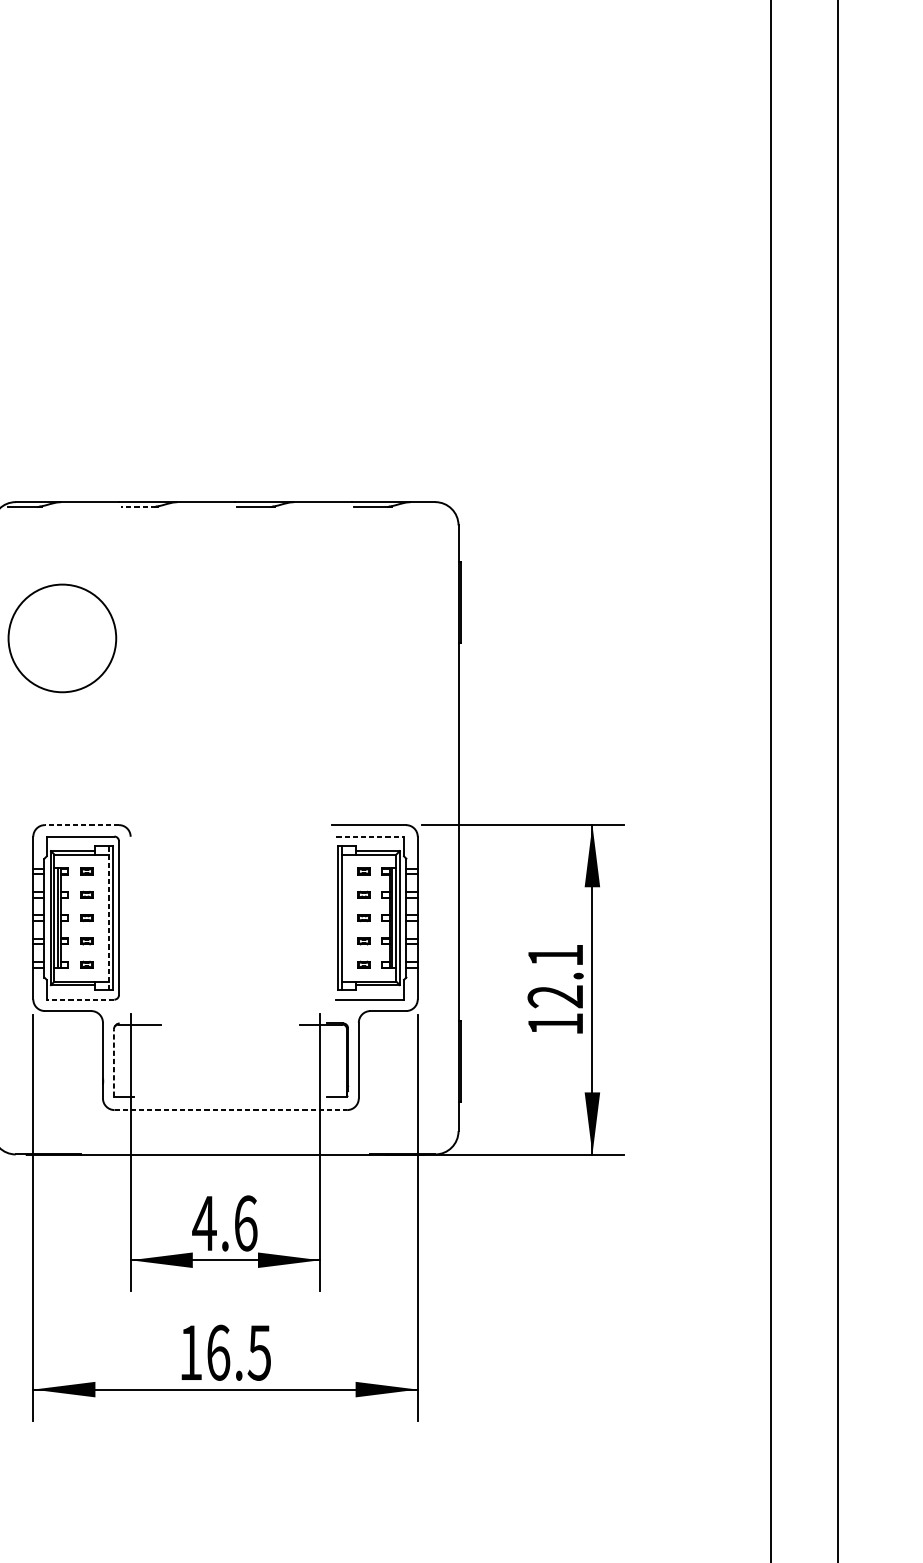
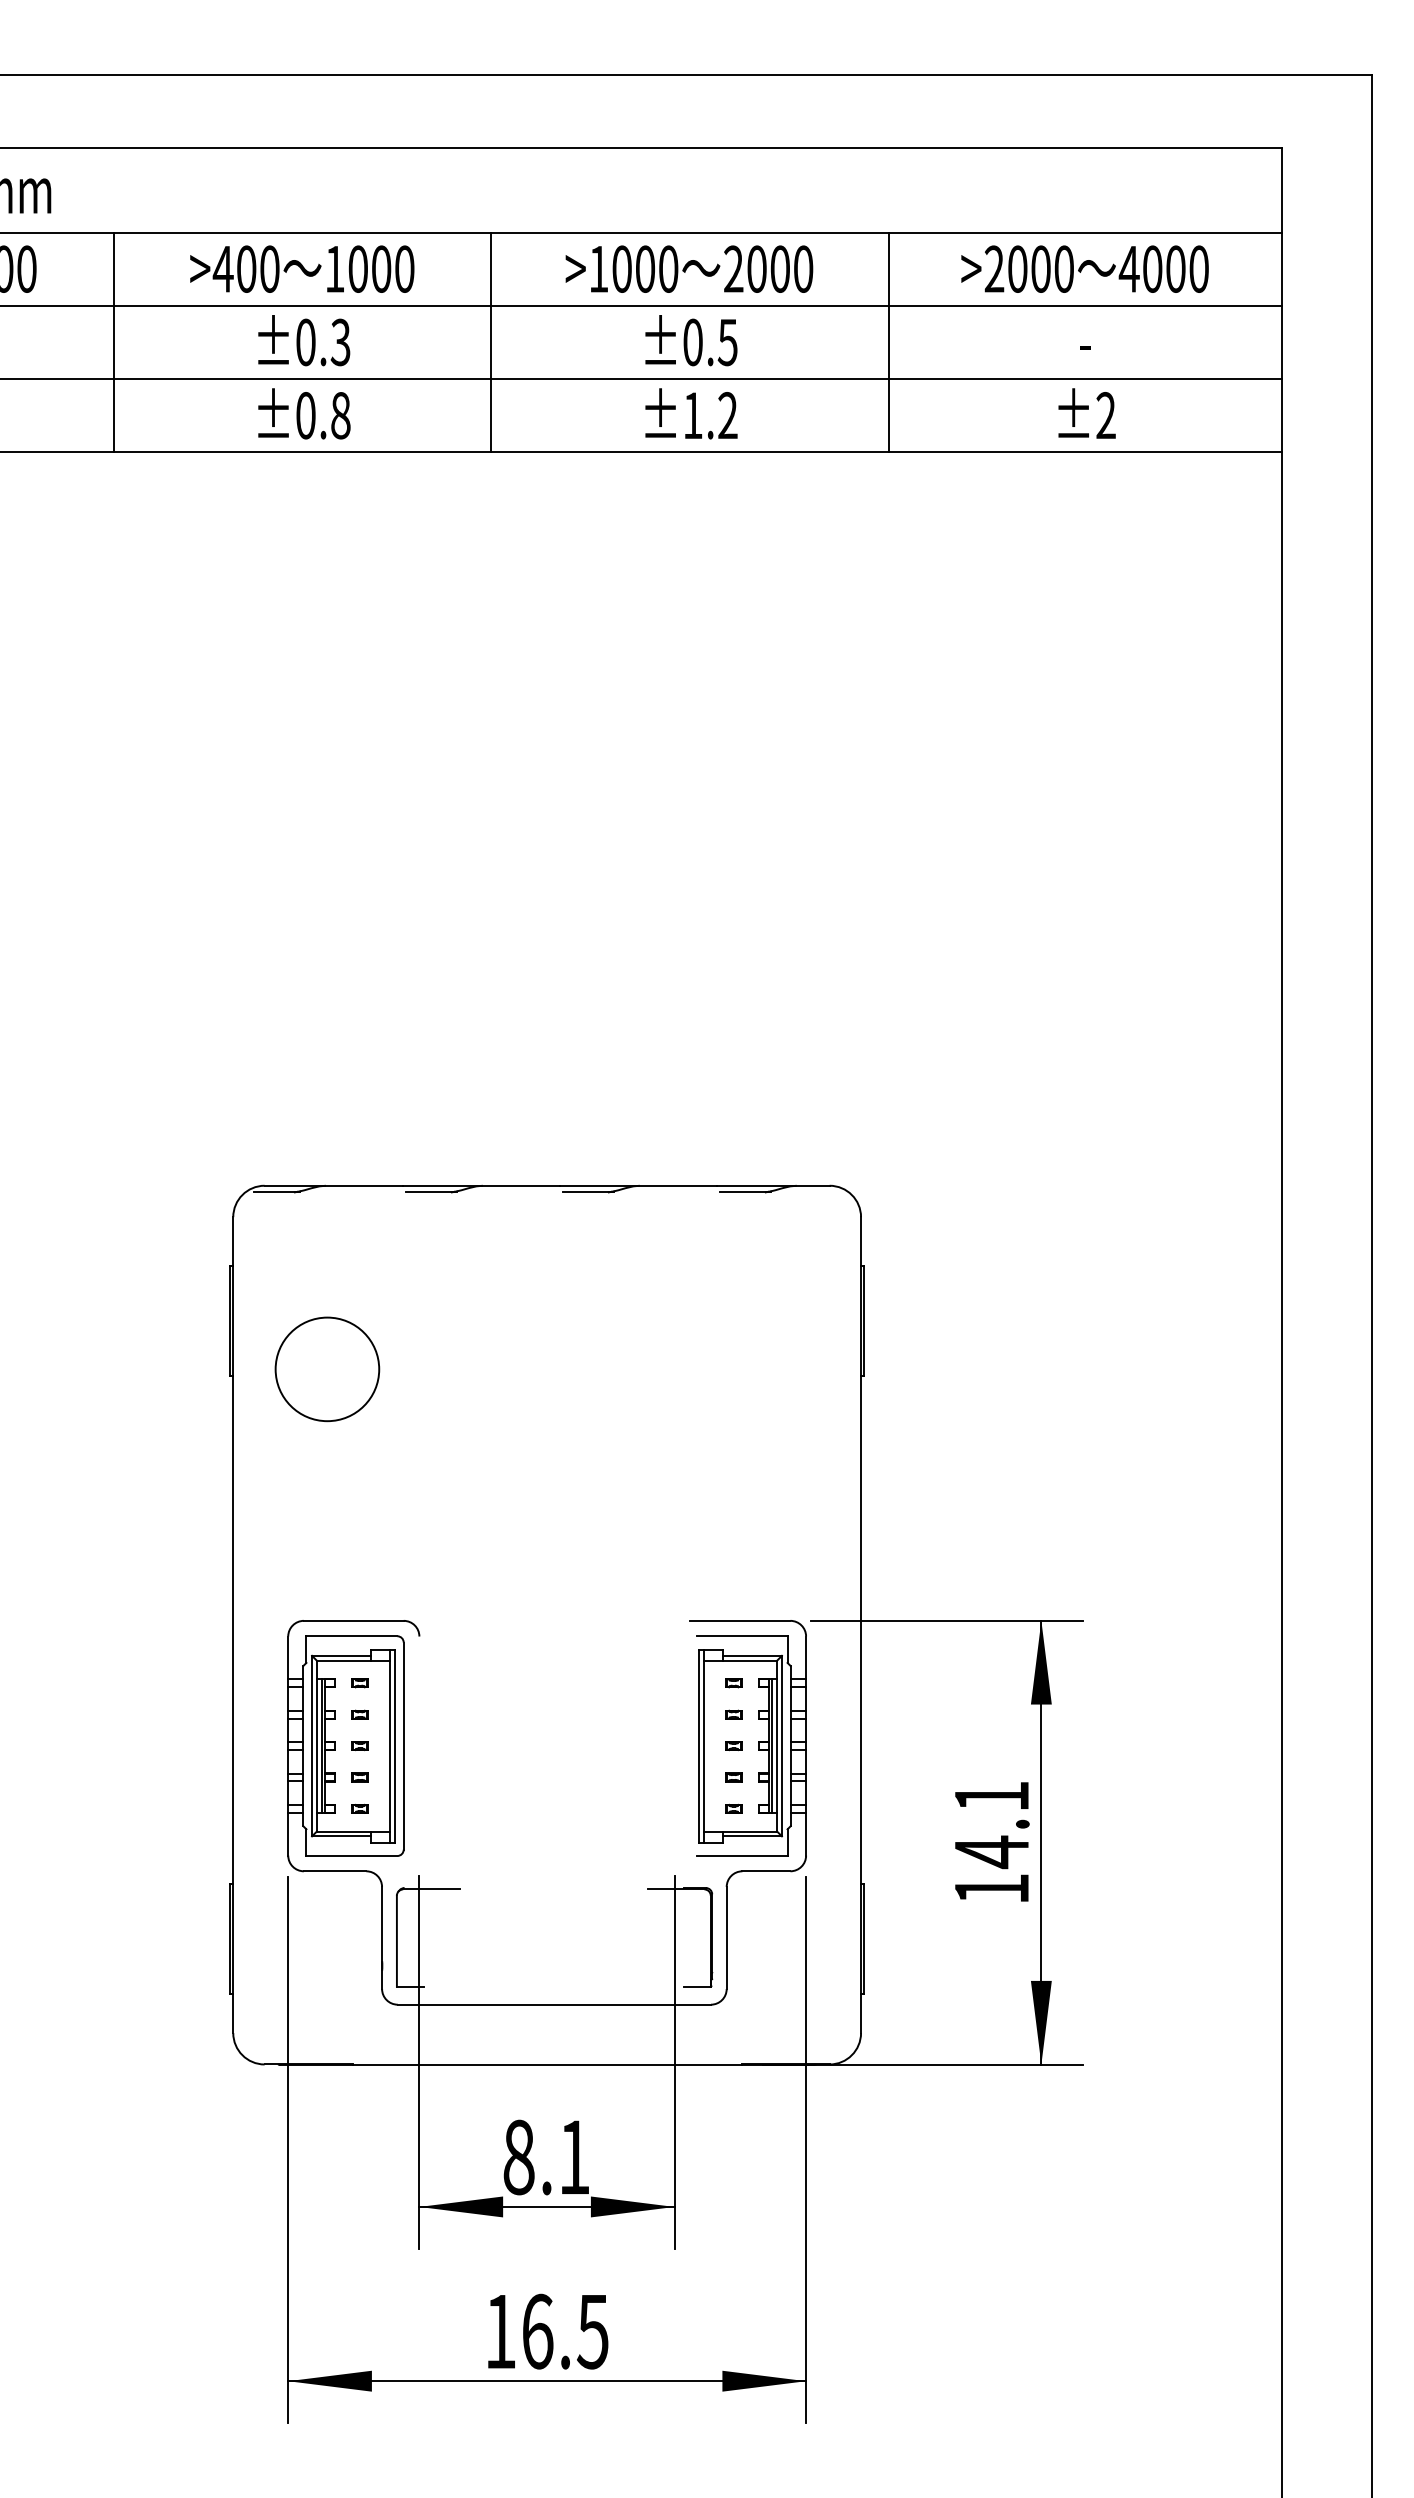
line: (138, 507) -> (429, 1192), dashed -> solid
circle: (62, 638) -> (327, 1369), size x0.71
line: (81, 824) -> (353, 1620), dashed -> solid
line: (370, 836) -> (742, 1636), dashed -> solid
line: (109, 918) -> (390, 1746), dashed -> solid
text: (555, 997) -> (991, 1852), 12.1 -> 14.1
line: (80, 999) -> (351, 1855), dashed -> solid
line: (113, 1063) -> (396, 1941), dashed -> solid
line: (230, 1109) -> (554, 2004), dashed -> solid
text: (225, 1223) -> (546, 2157), 4.6 -> 8.1

